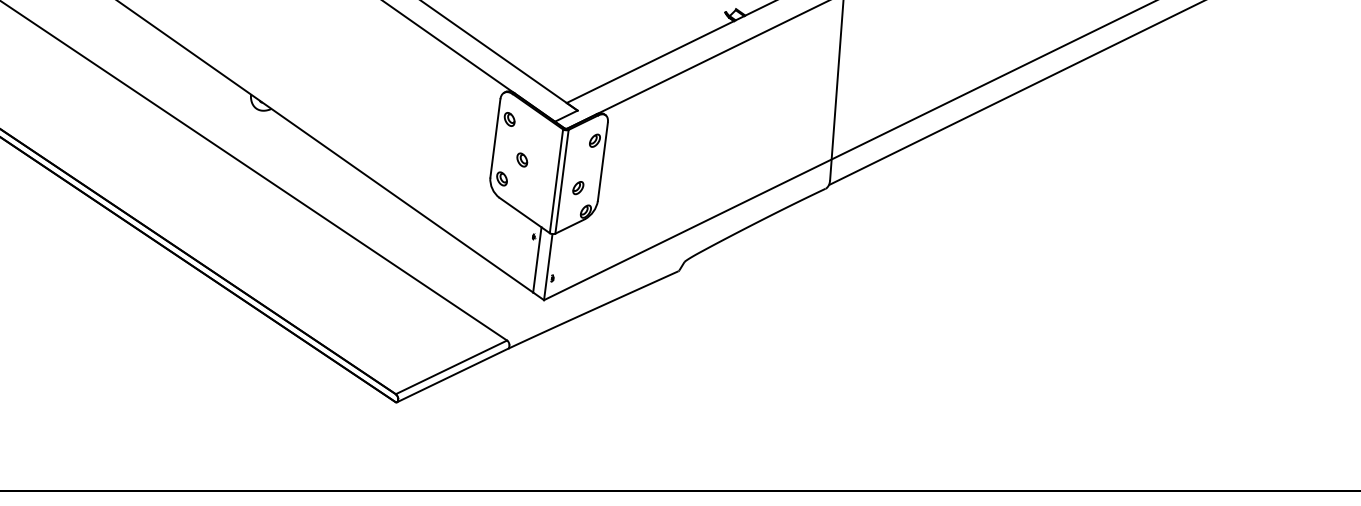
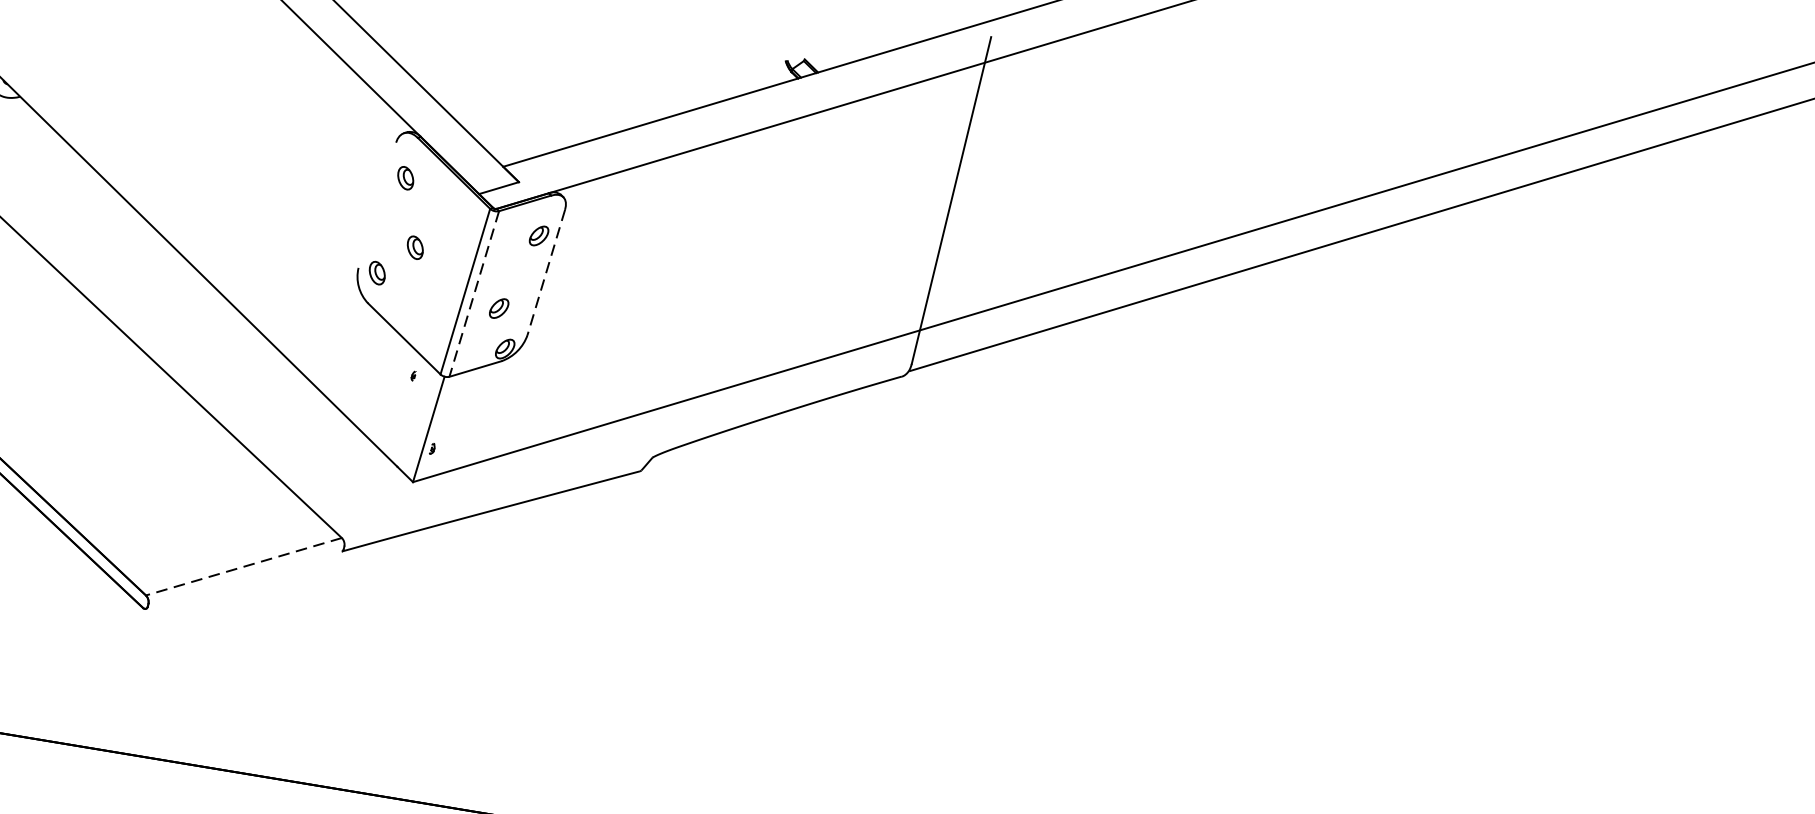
line: (495, 138) -> (377, 205), removed
line: (602, 161) -> (545, 271), solid -> dashed
line: (561, 182) -> (473, 294), solid -> dashed
line: (537, 259) -> (413, 414), removed
line: (451, 367) -> (243, 566), solid -> dashed
line: (452, 375) -> (243, 580), removed

